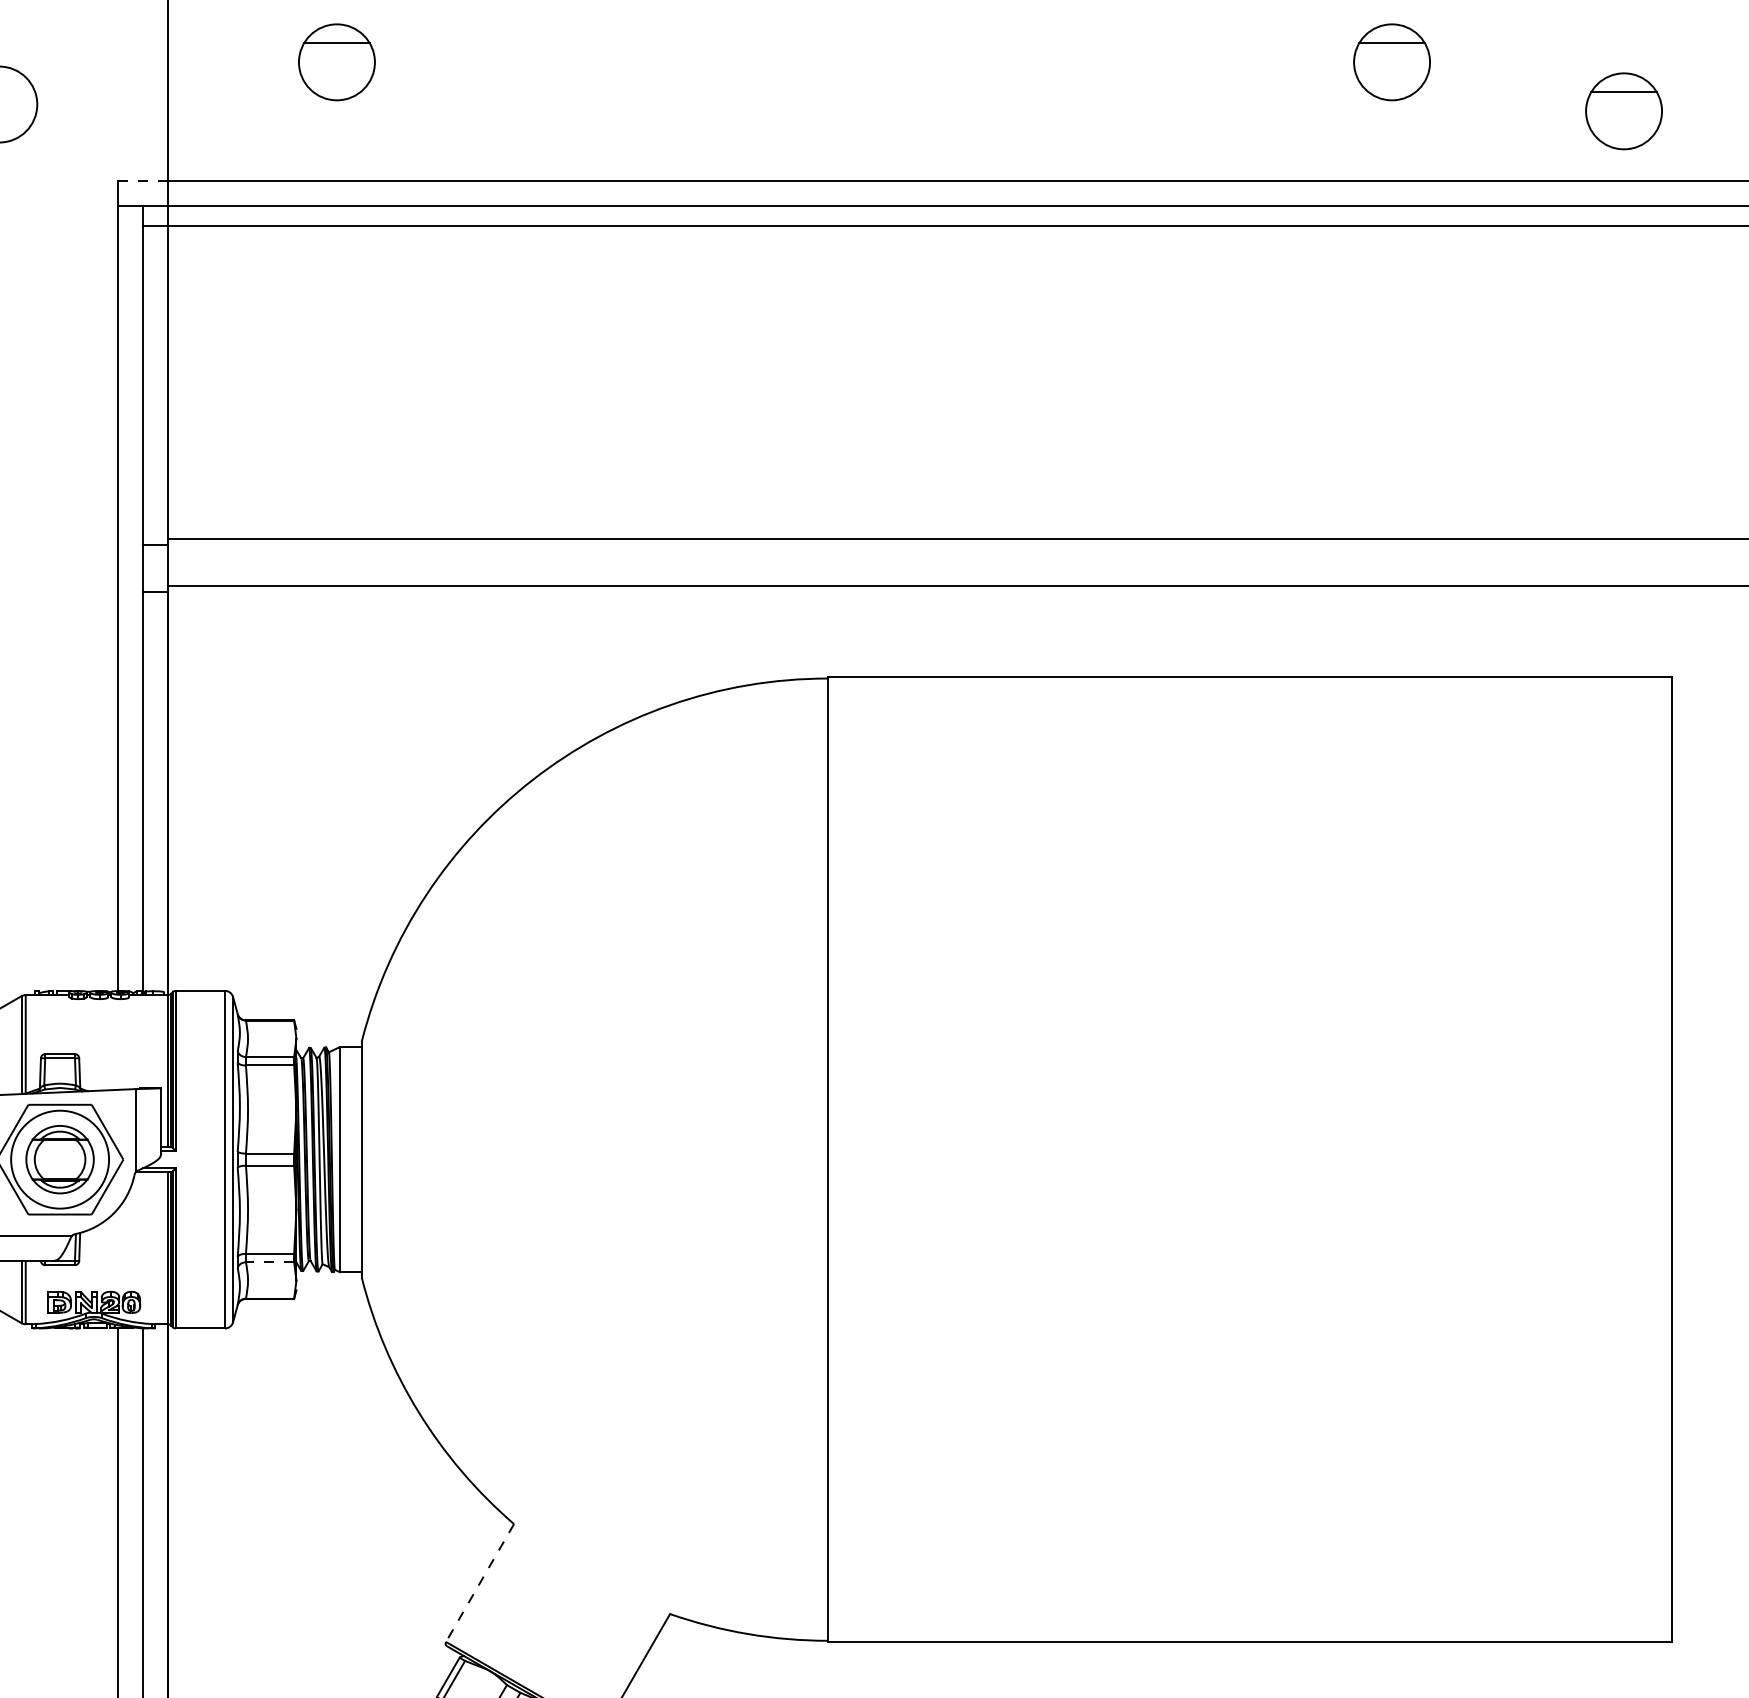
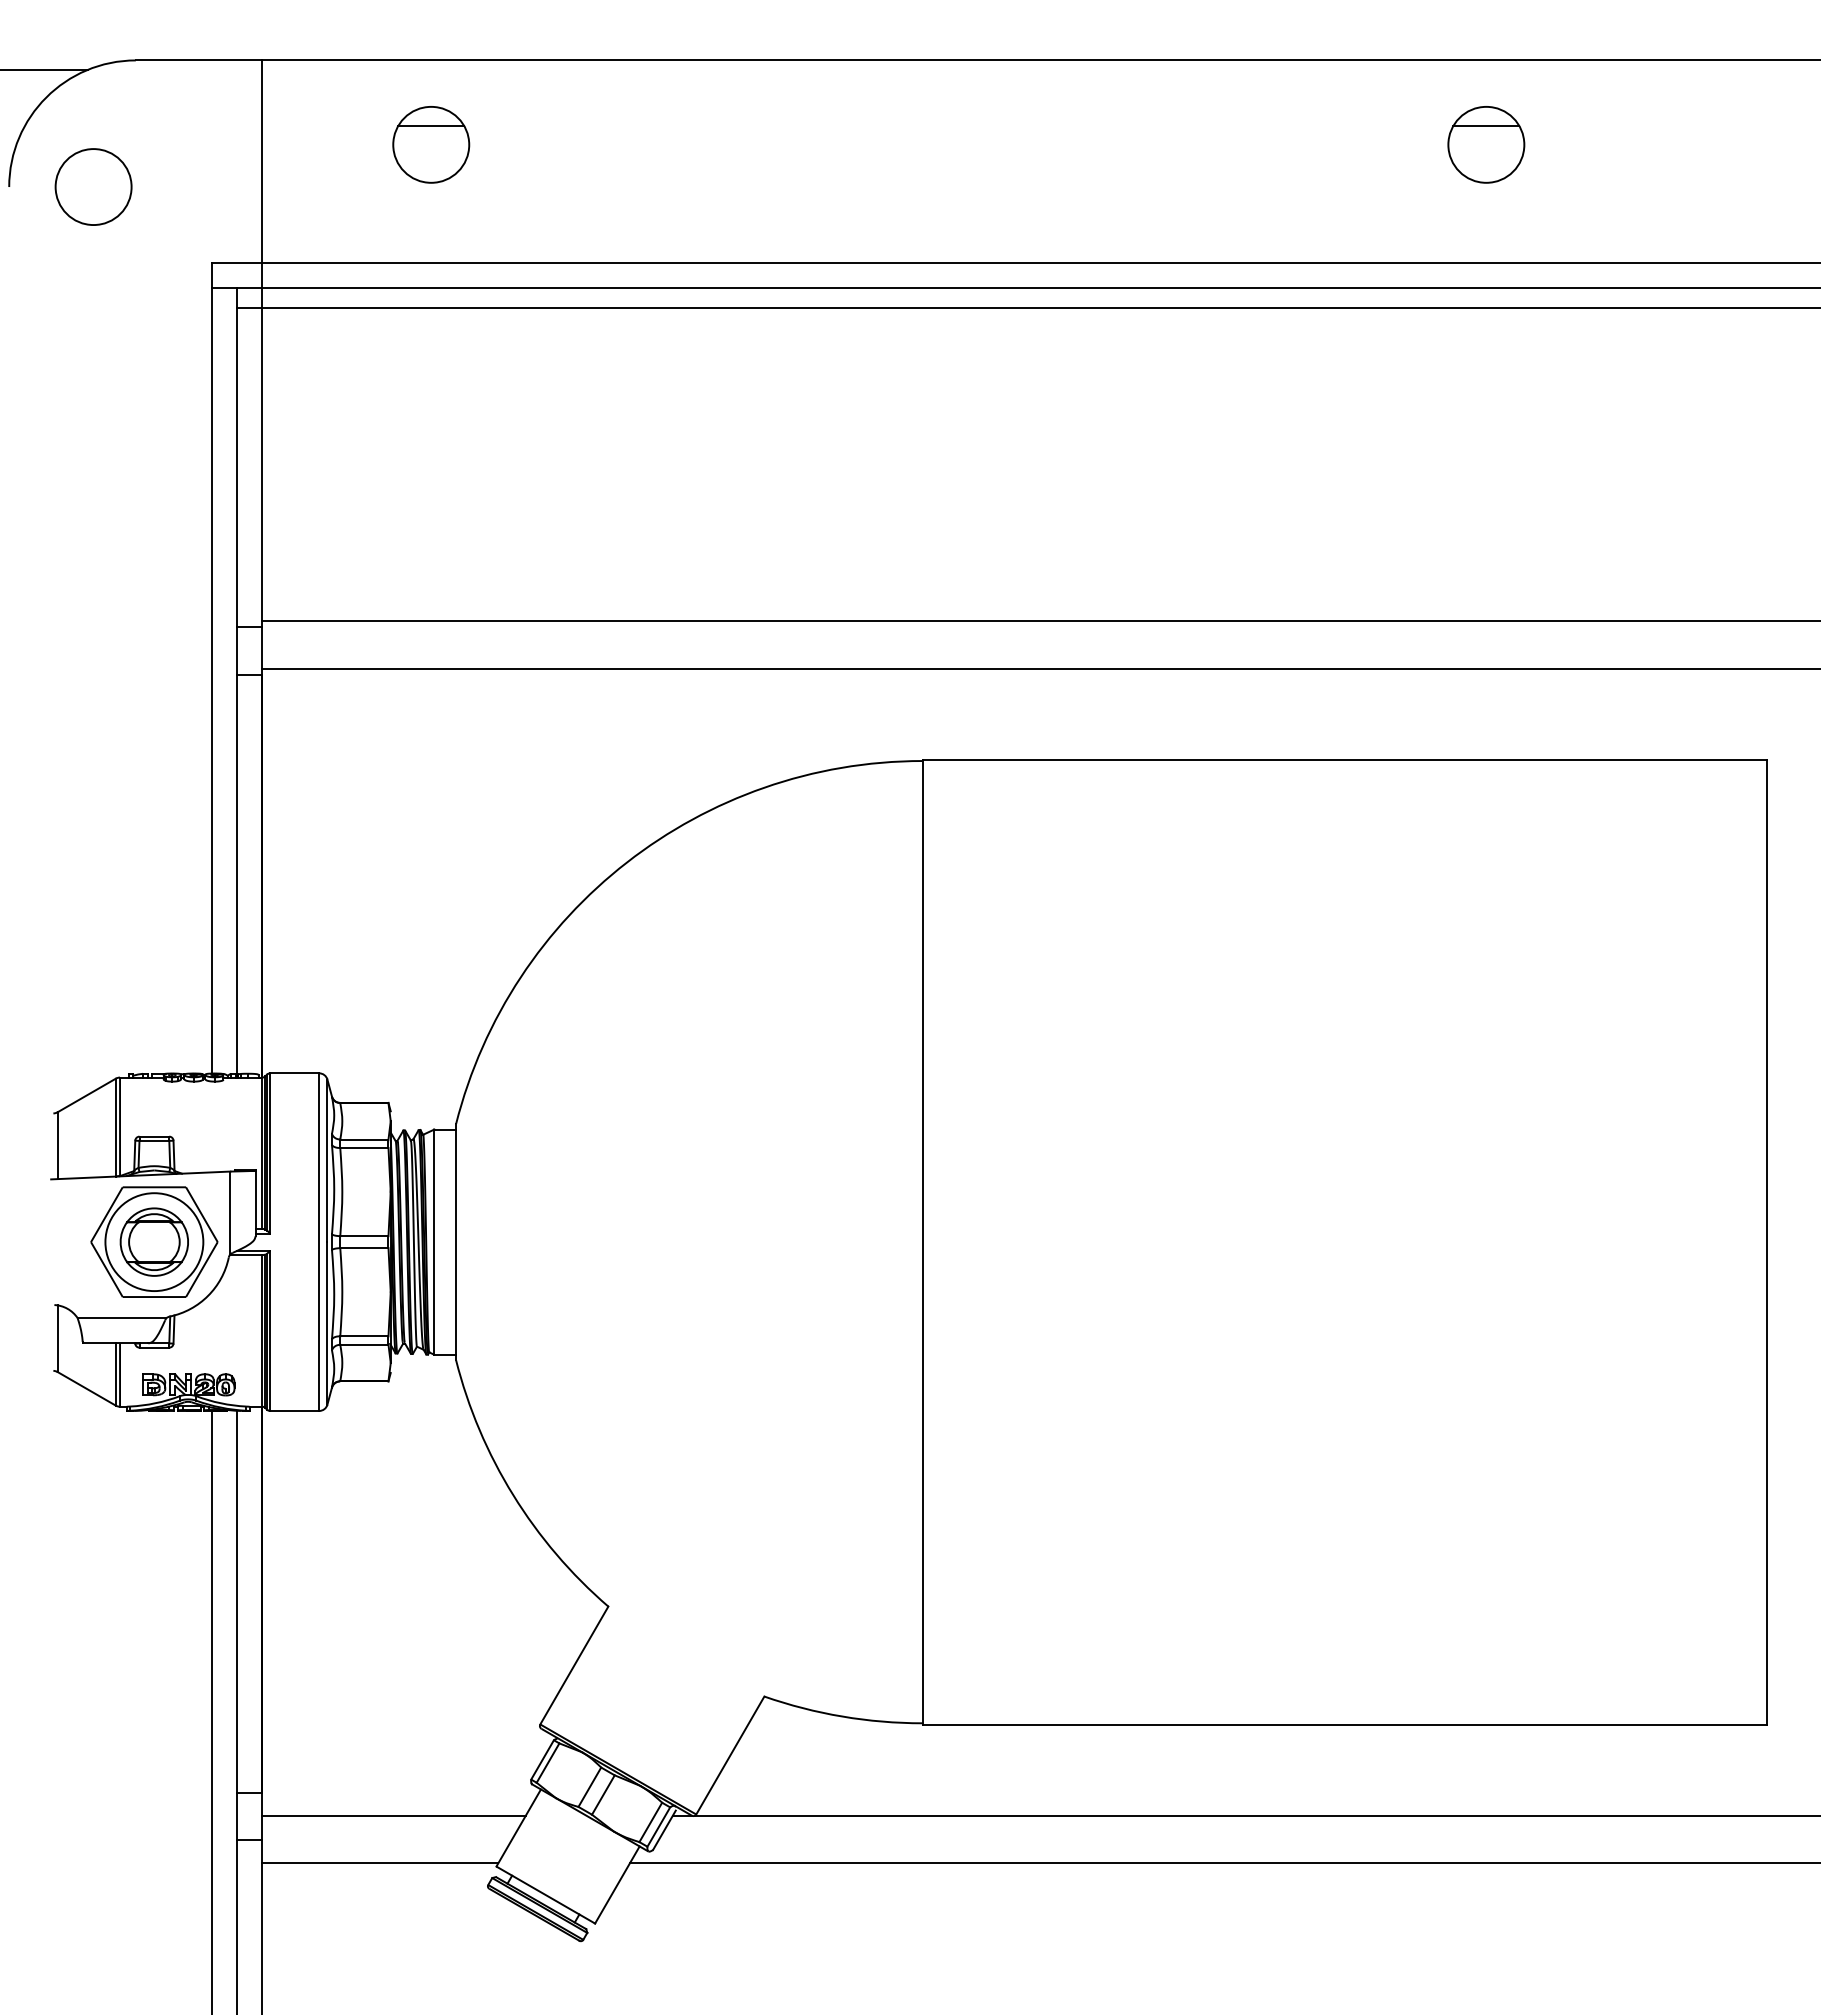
part: (1624, 111) -> (1718, 193), removed
line: (143, 181) -> (237, 263), dashed -> solid
line: (269, 1262) -> (363, 1344), dashed -> solid
line: (480, 1583) -> (574, 1665), dashed -> solid

